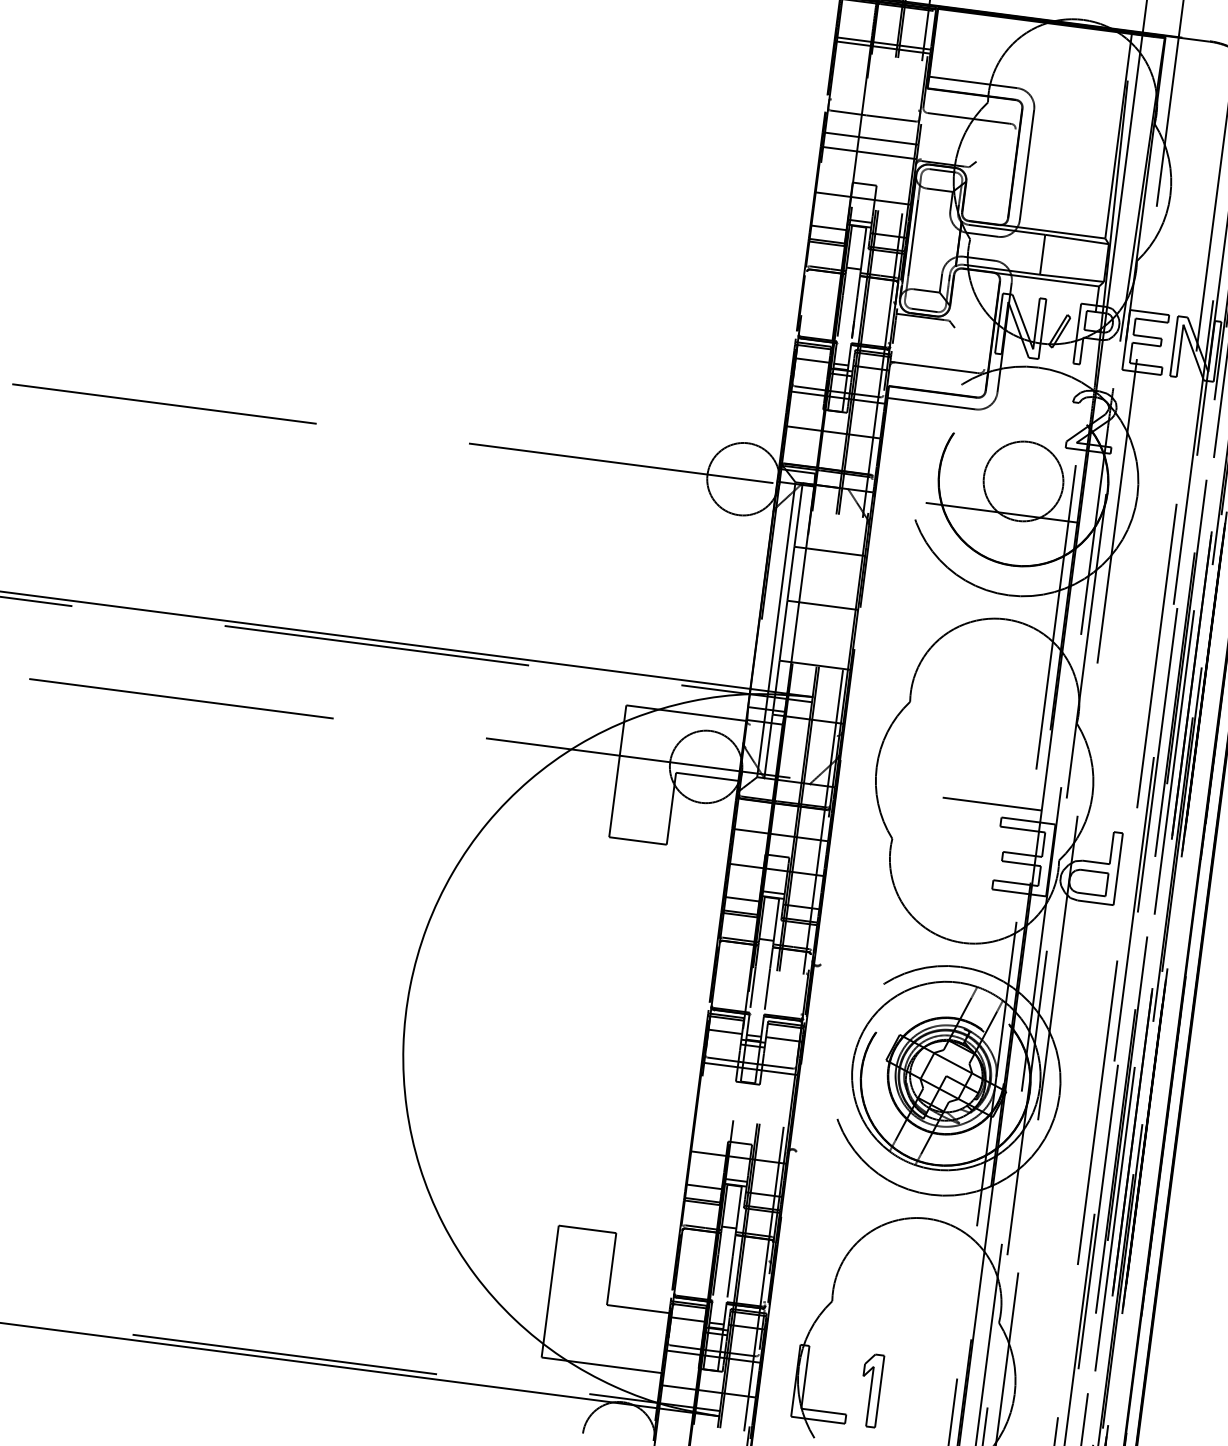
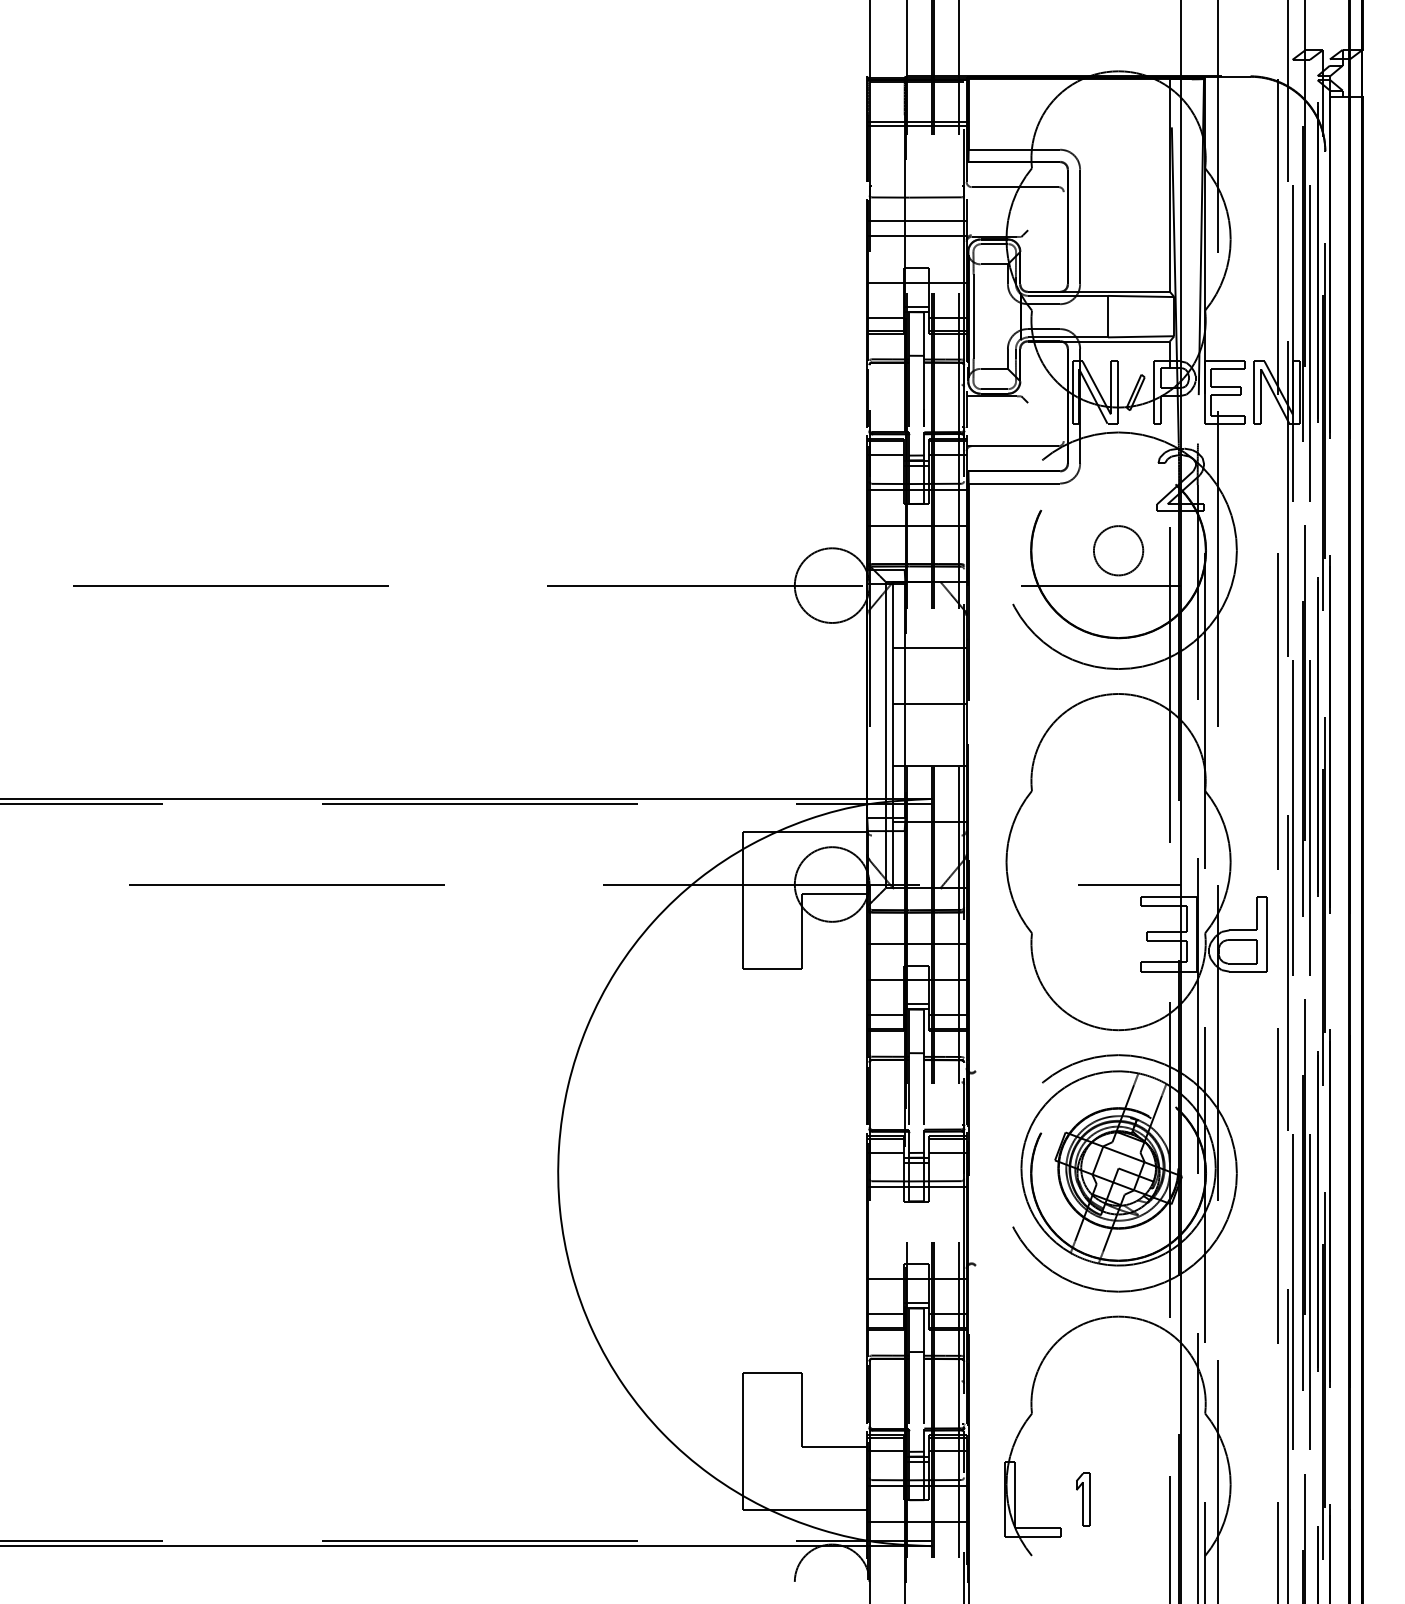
circle: (1023, 481) -> (1118, 550), size x0.6
part: (870, 1390) -> (1082, 1499), size x0.7

